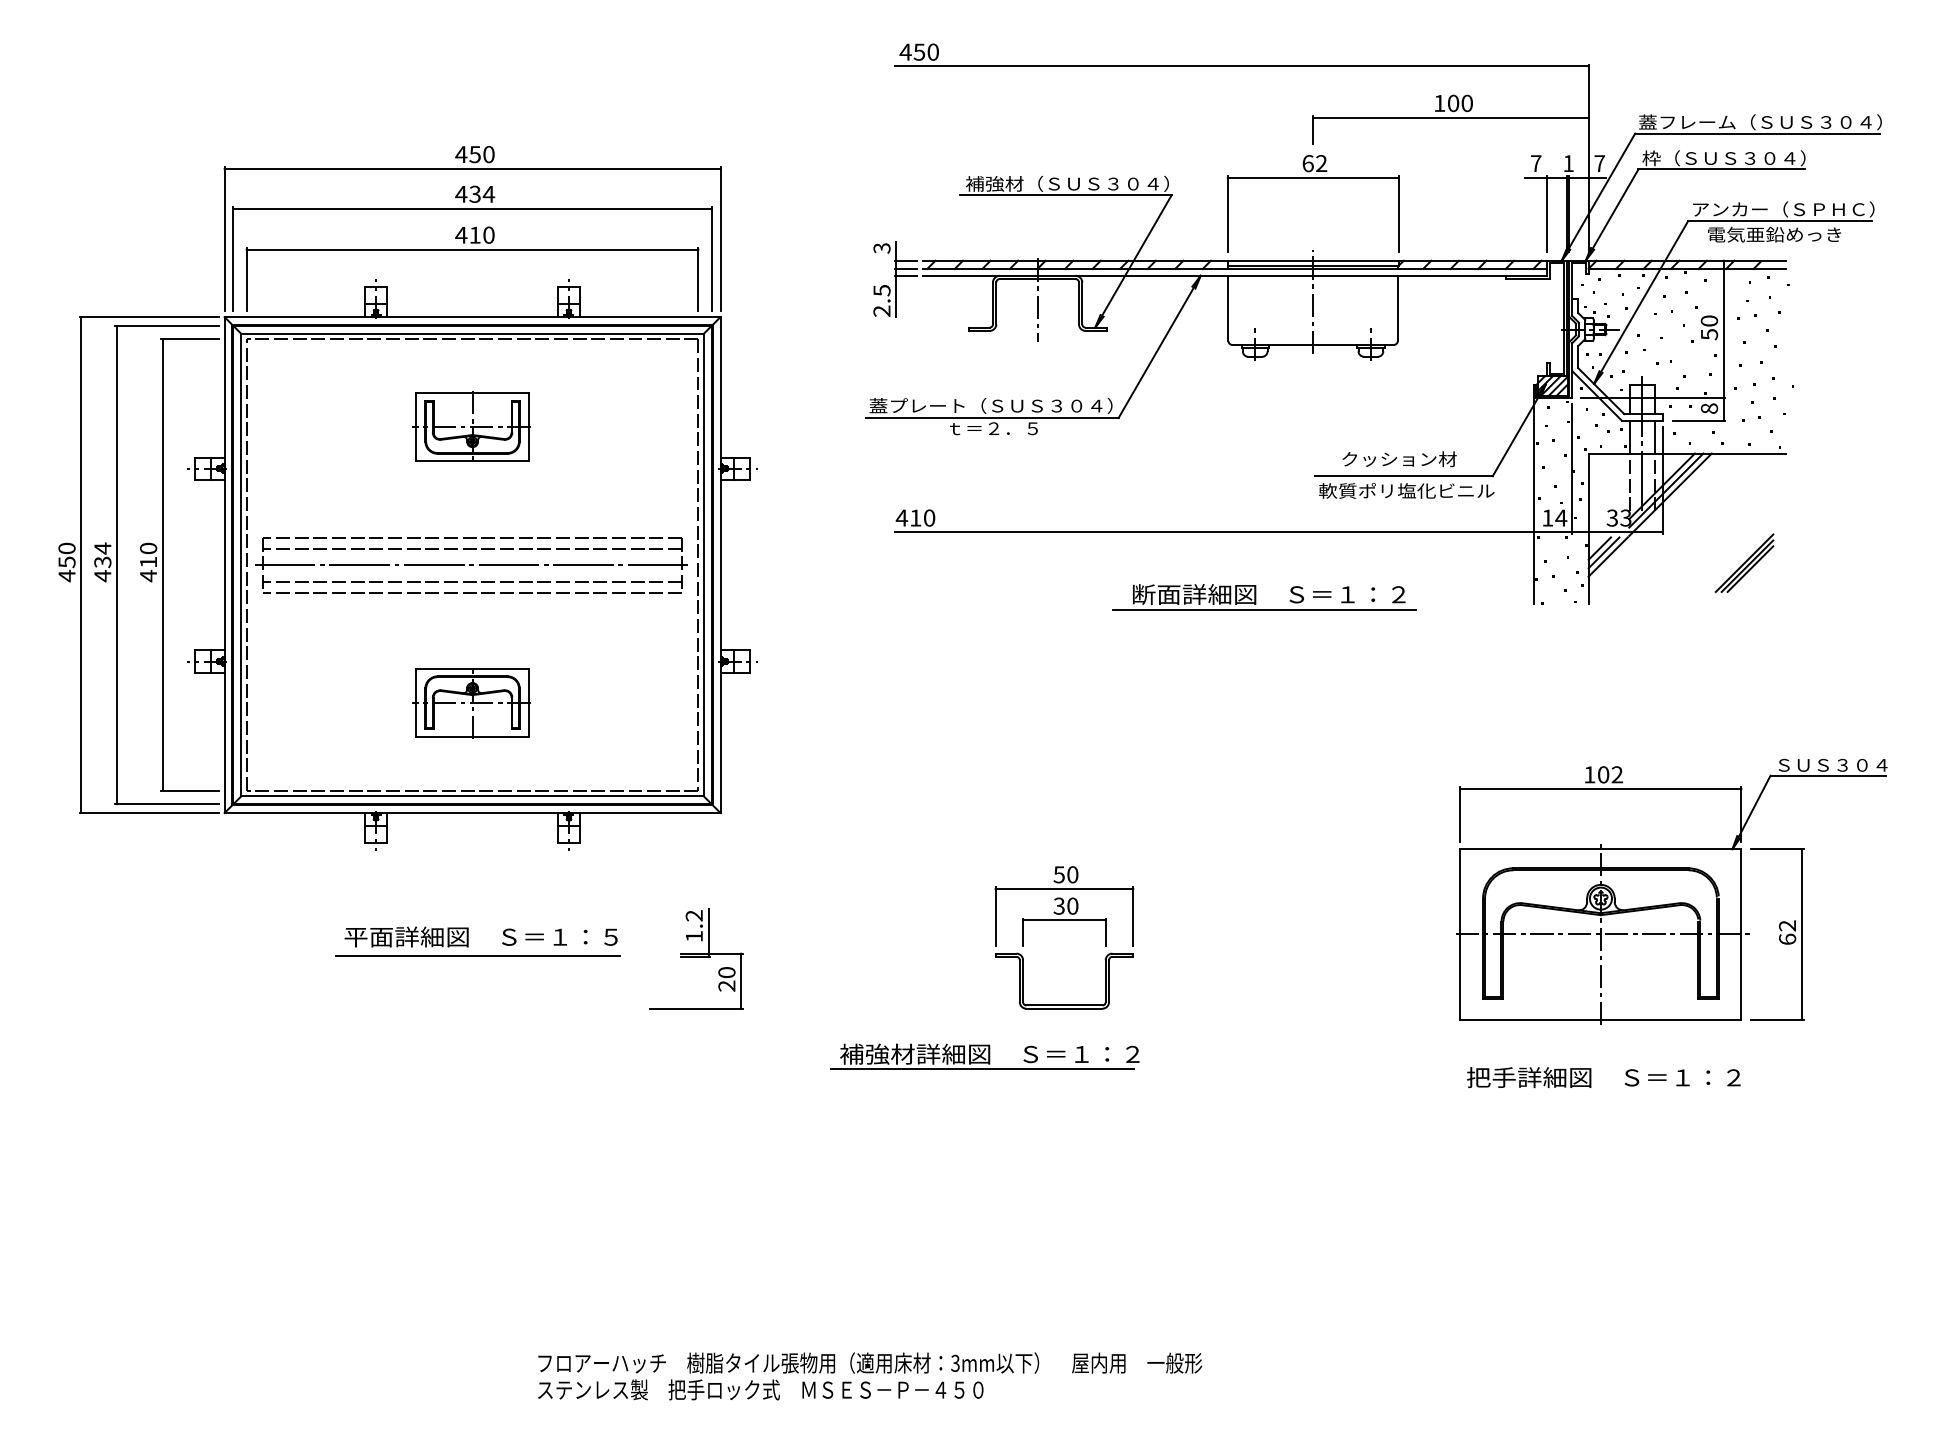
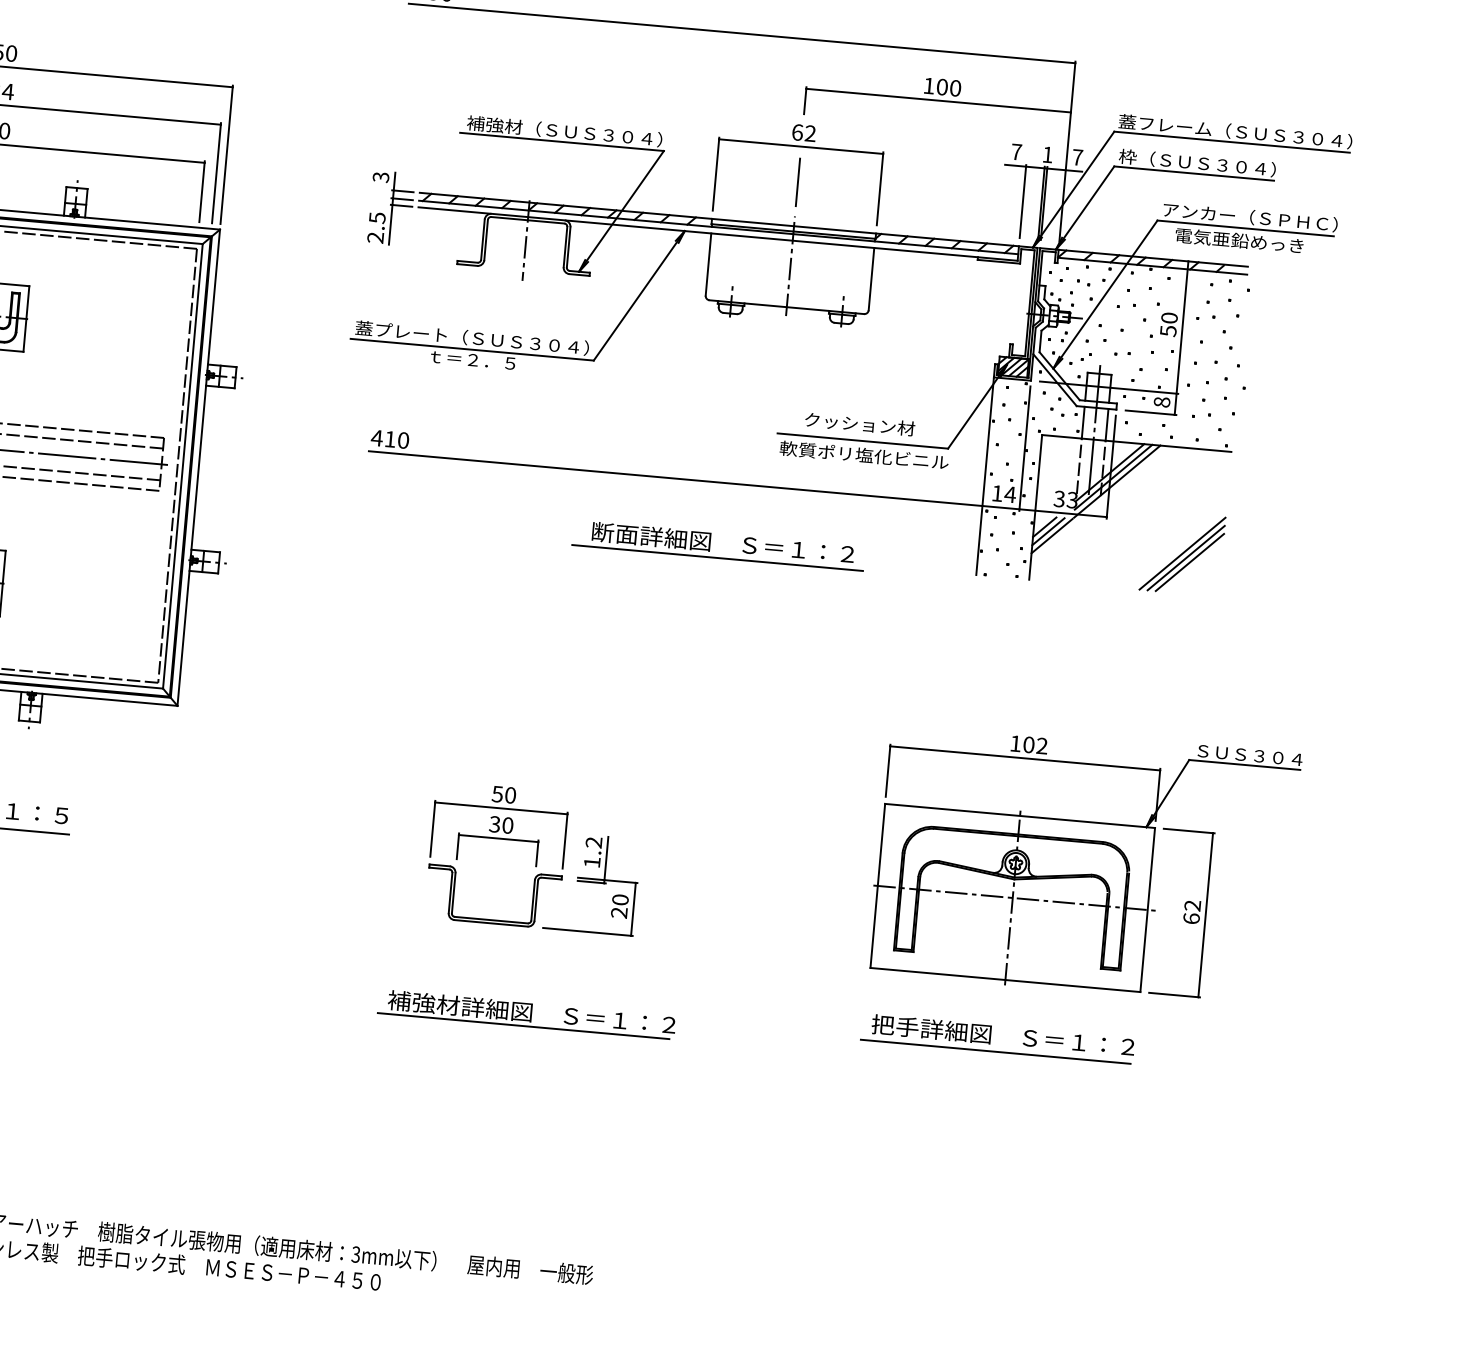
line: (1312, 214) -> (797, 181), added
part: (1744, 563) -> (1182, 554), size x1.43
part: (696, 958) -> (592, 883), moved
part: (984, 1056) -> (526, 1014), moved
line: (1597, 1094) -> (995, 1051), added

